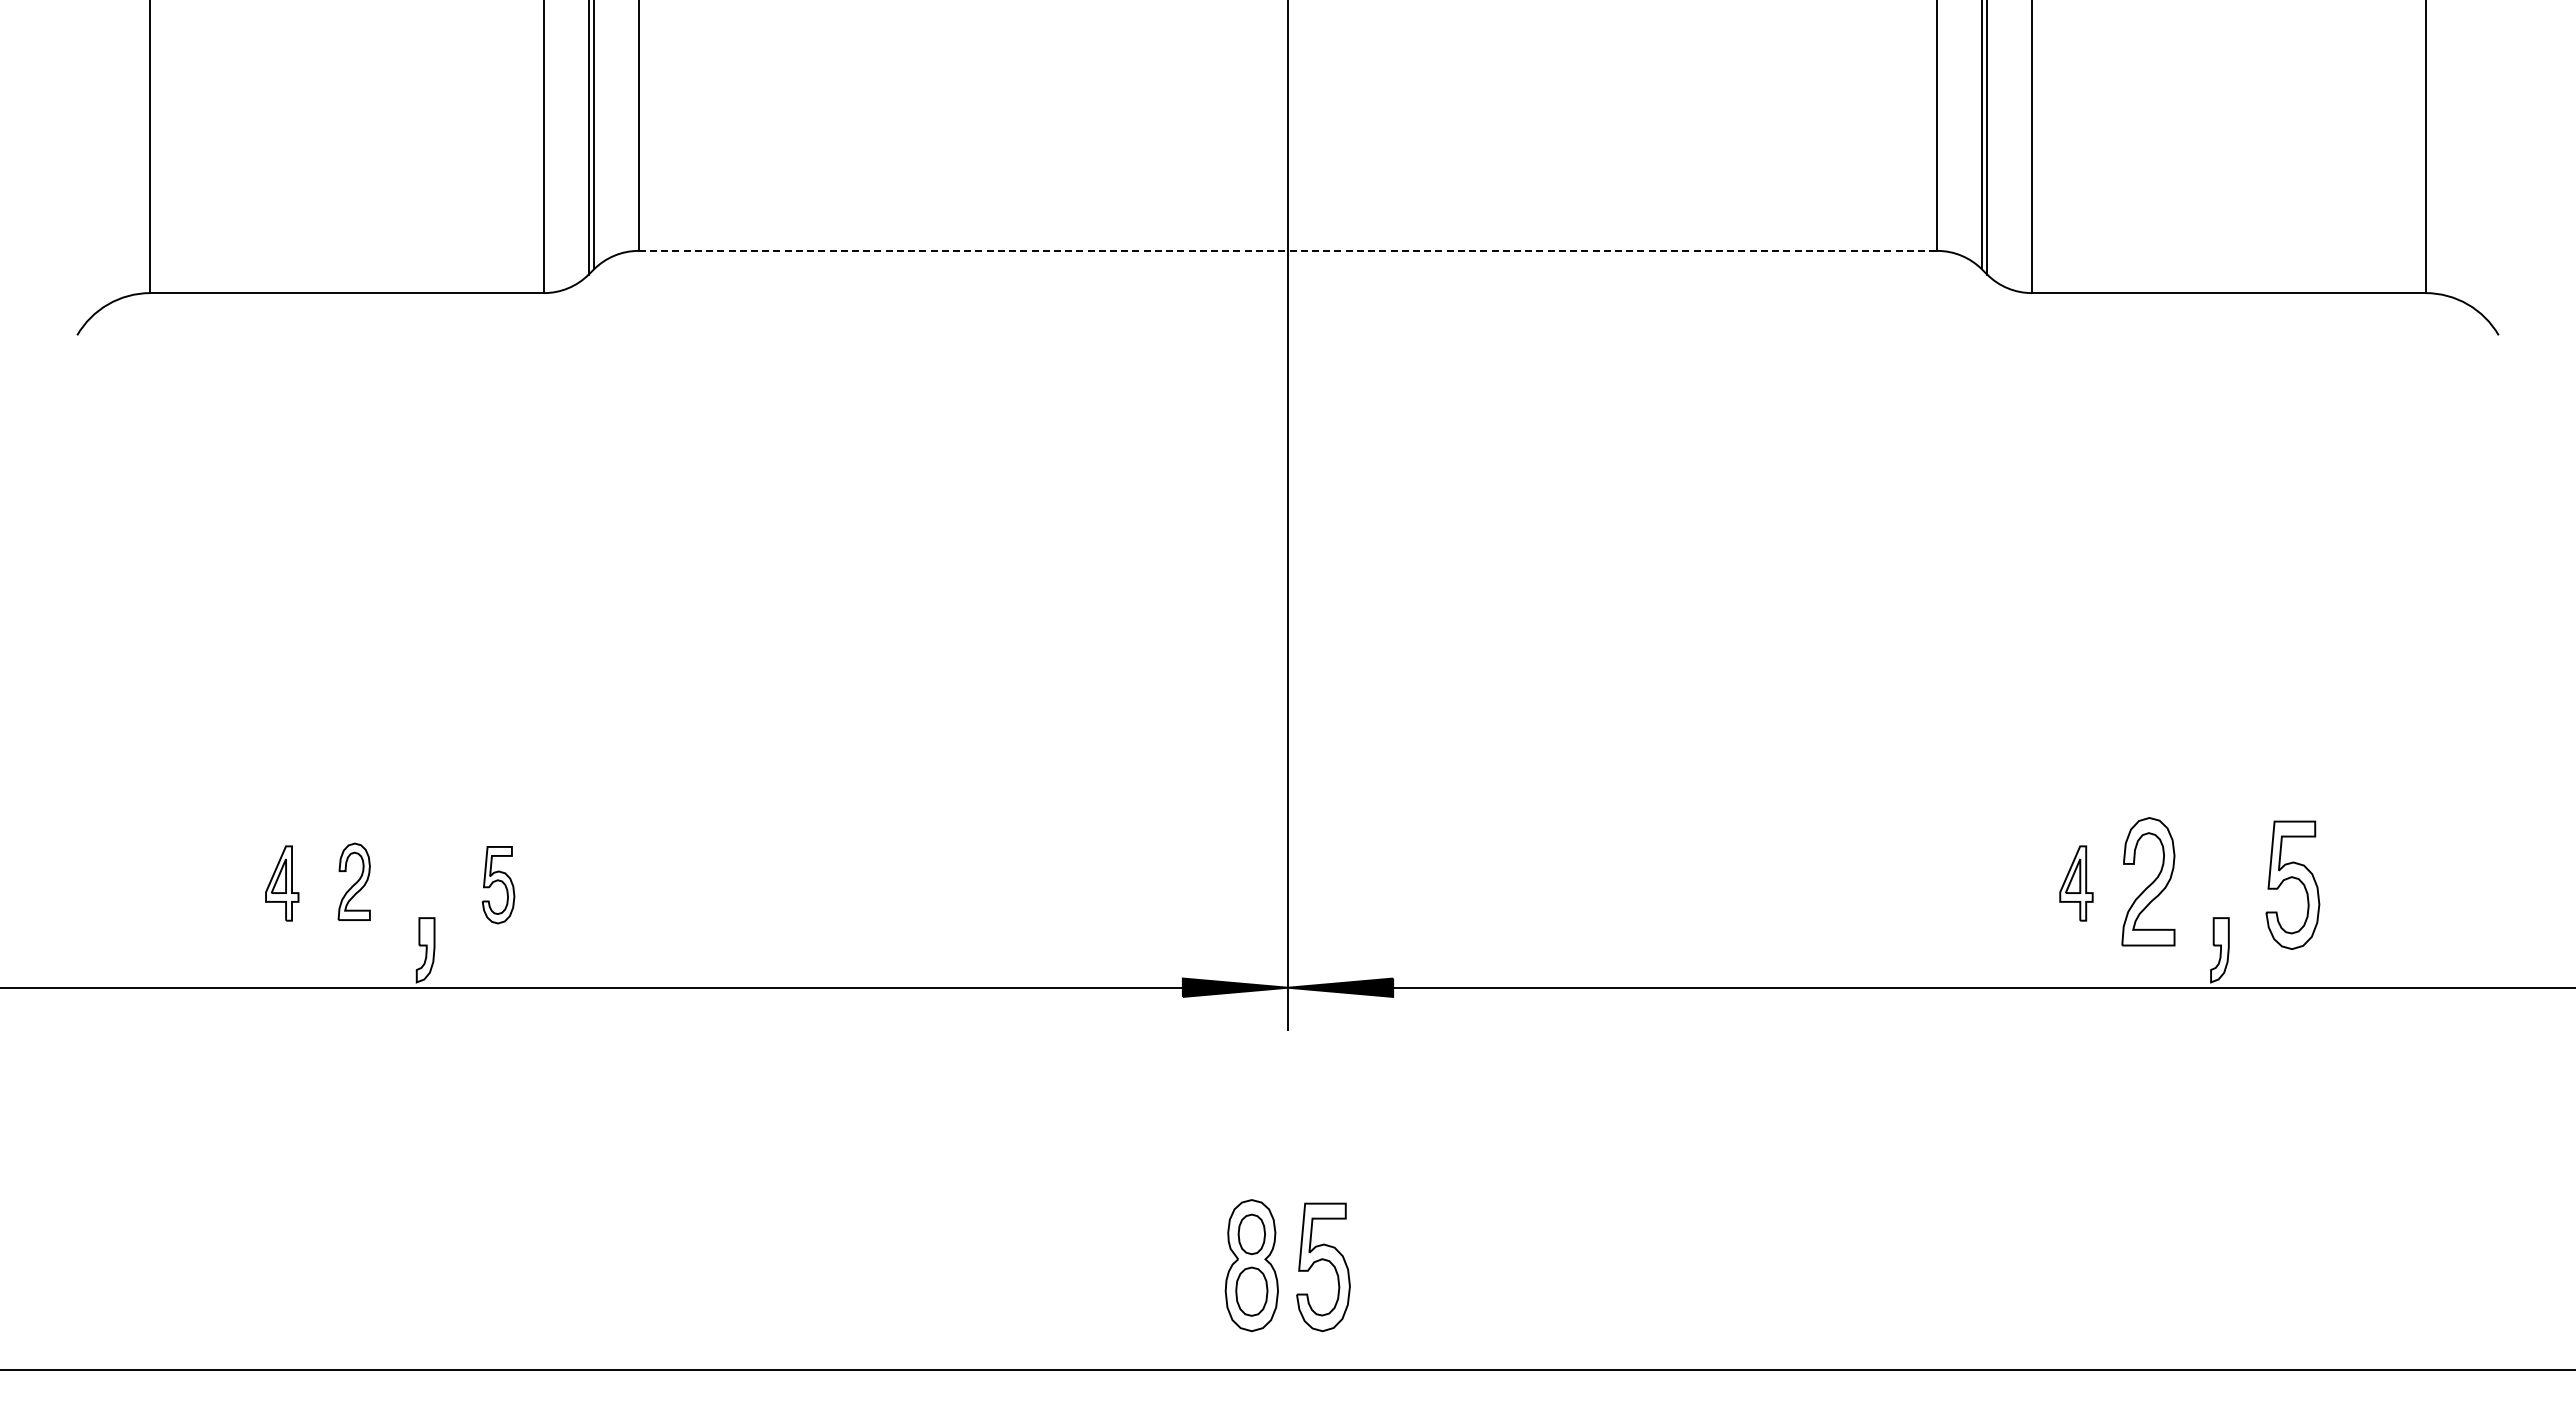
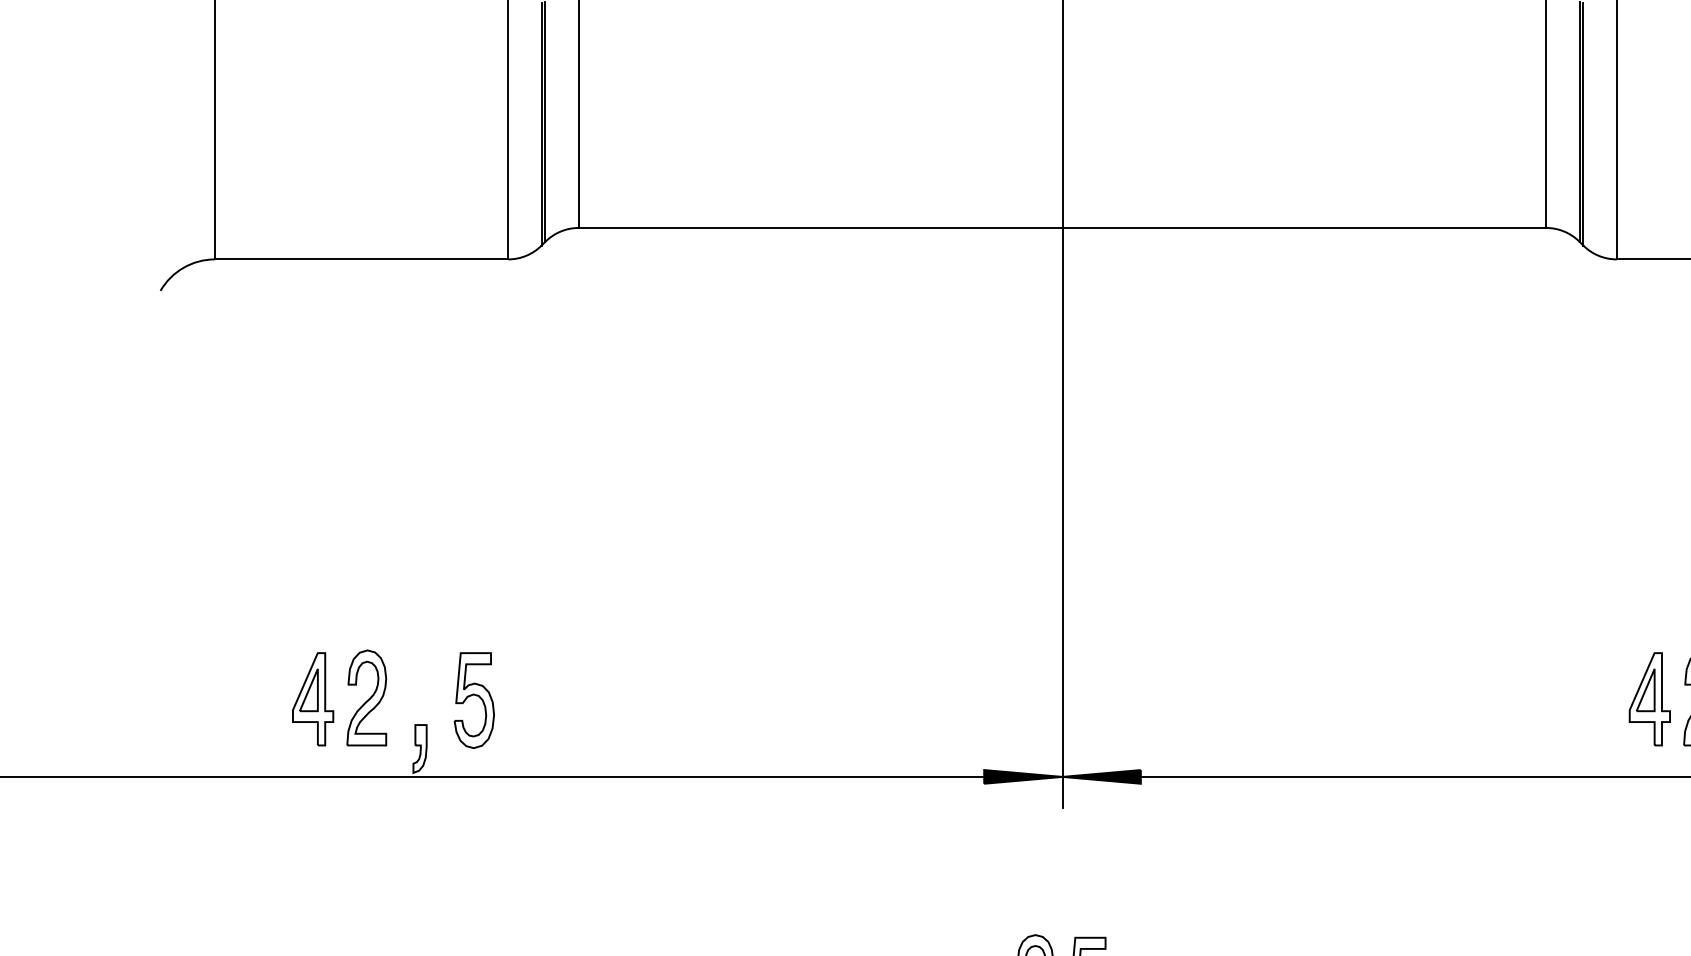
line: (1288, 250) -> (1062, 227), dashed -> solid
part: (354, 881) -> (367, 697), size x1.67
part: (282, 883) -> (313, 699), size x1.67
part: (2076, 883) -> (1649, 699), size x1.67
part: (498, 884) -> (474, 700), size x1.67

